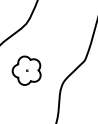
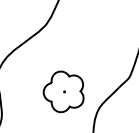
part: (26, 70) -> (63, 91), moved

